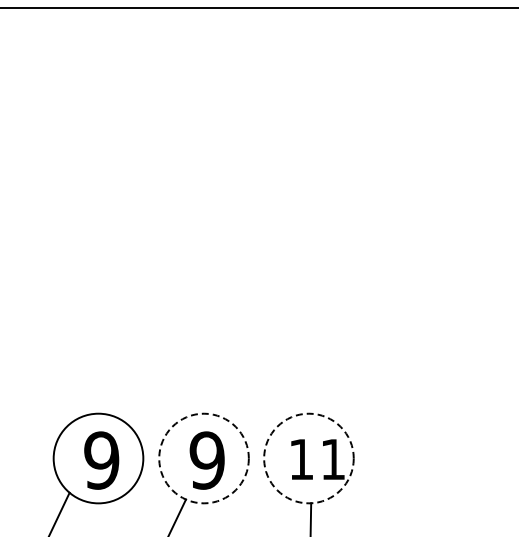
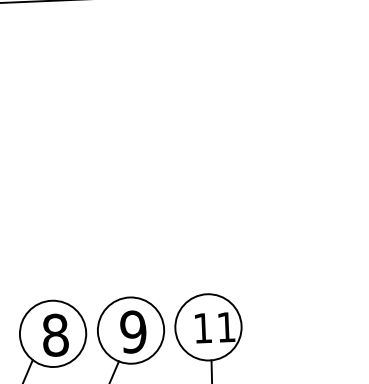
circle: (203, 458) -> (130, 330), dashed -> solid
circle: (308, 458) -> (208, 327), dashed -> solid
text: (101, 460) -> (55, 335), 9 -> 8

